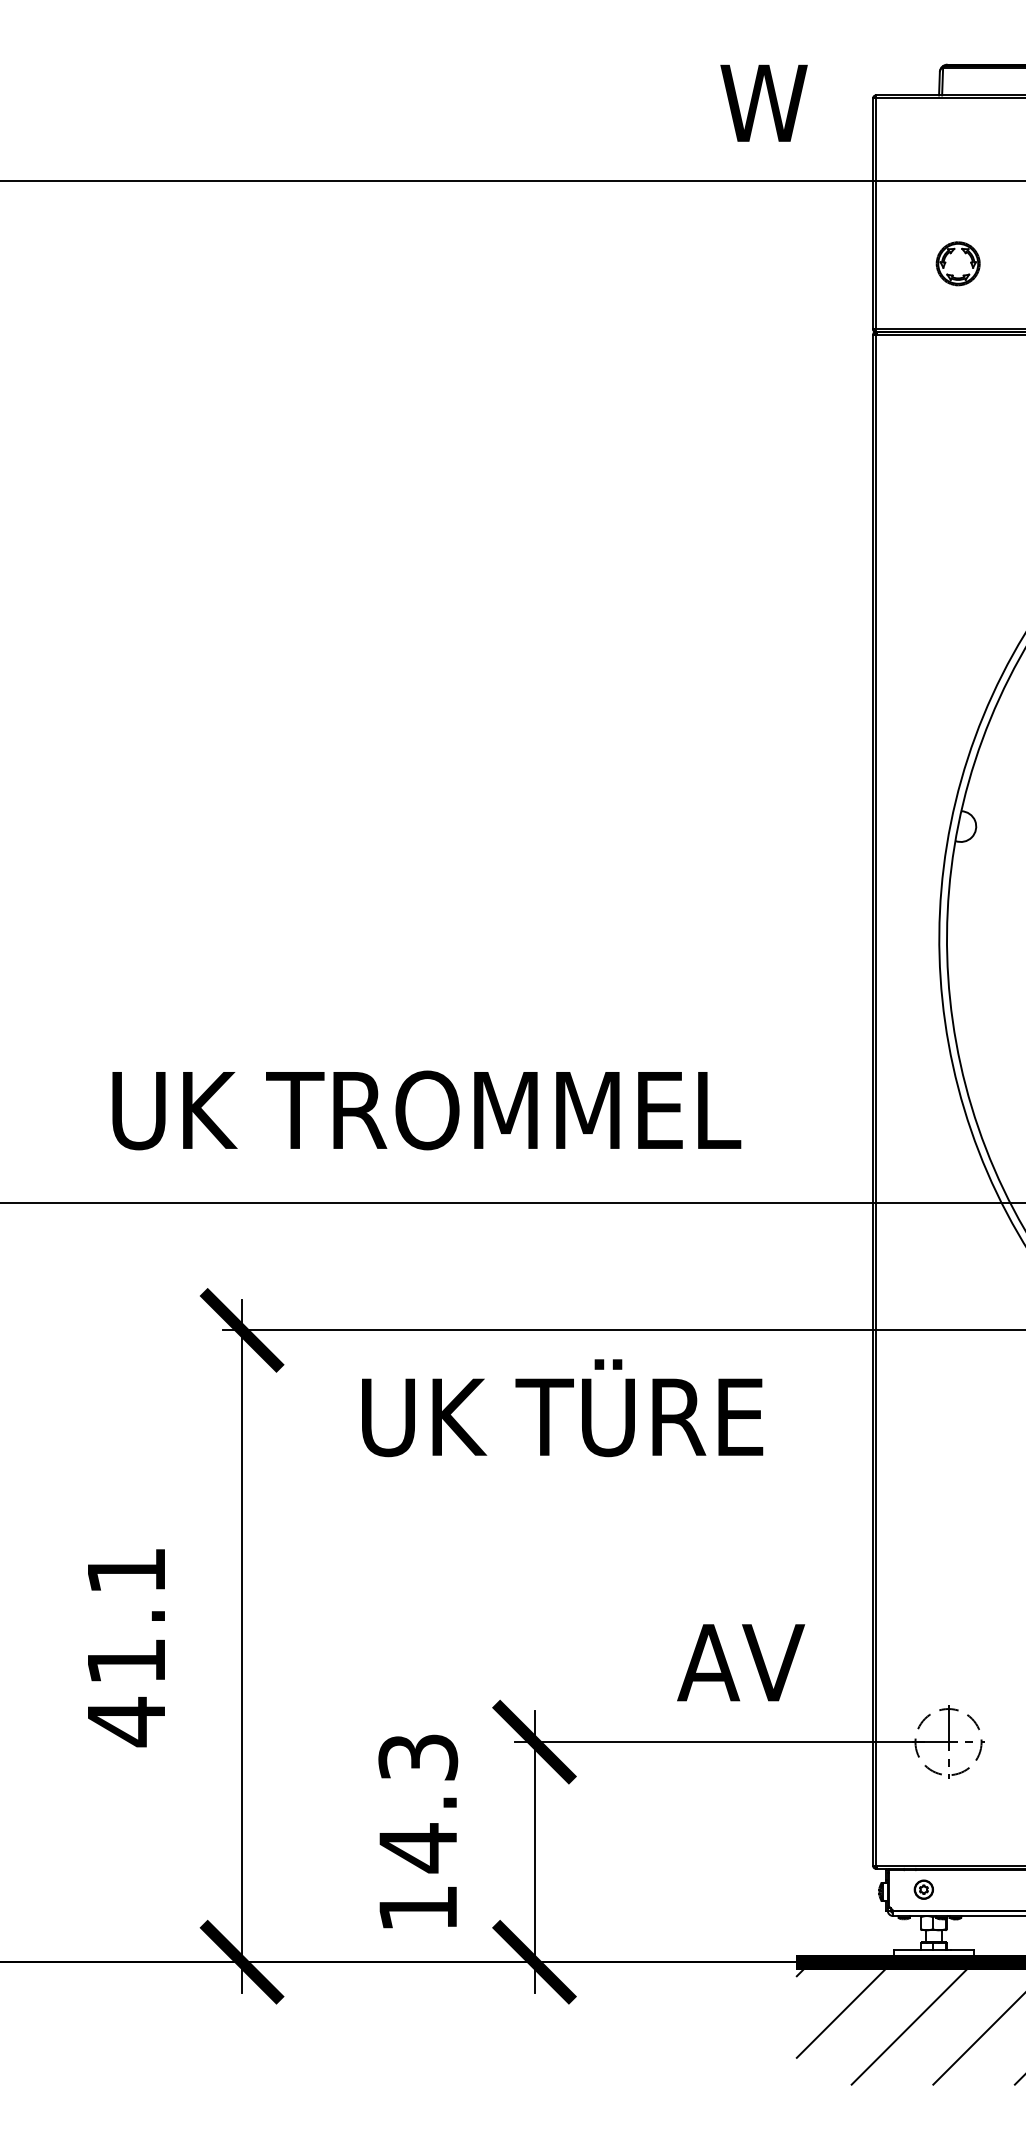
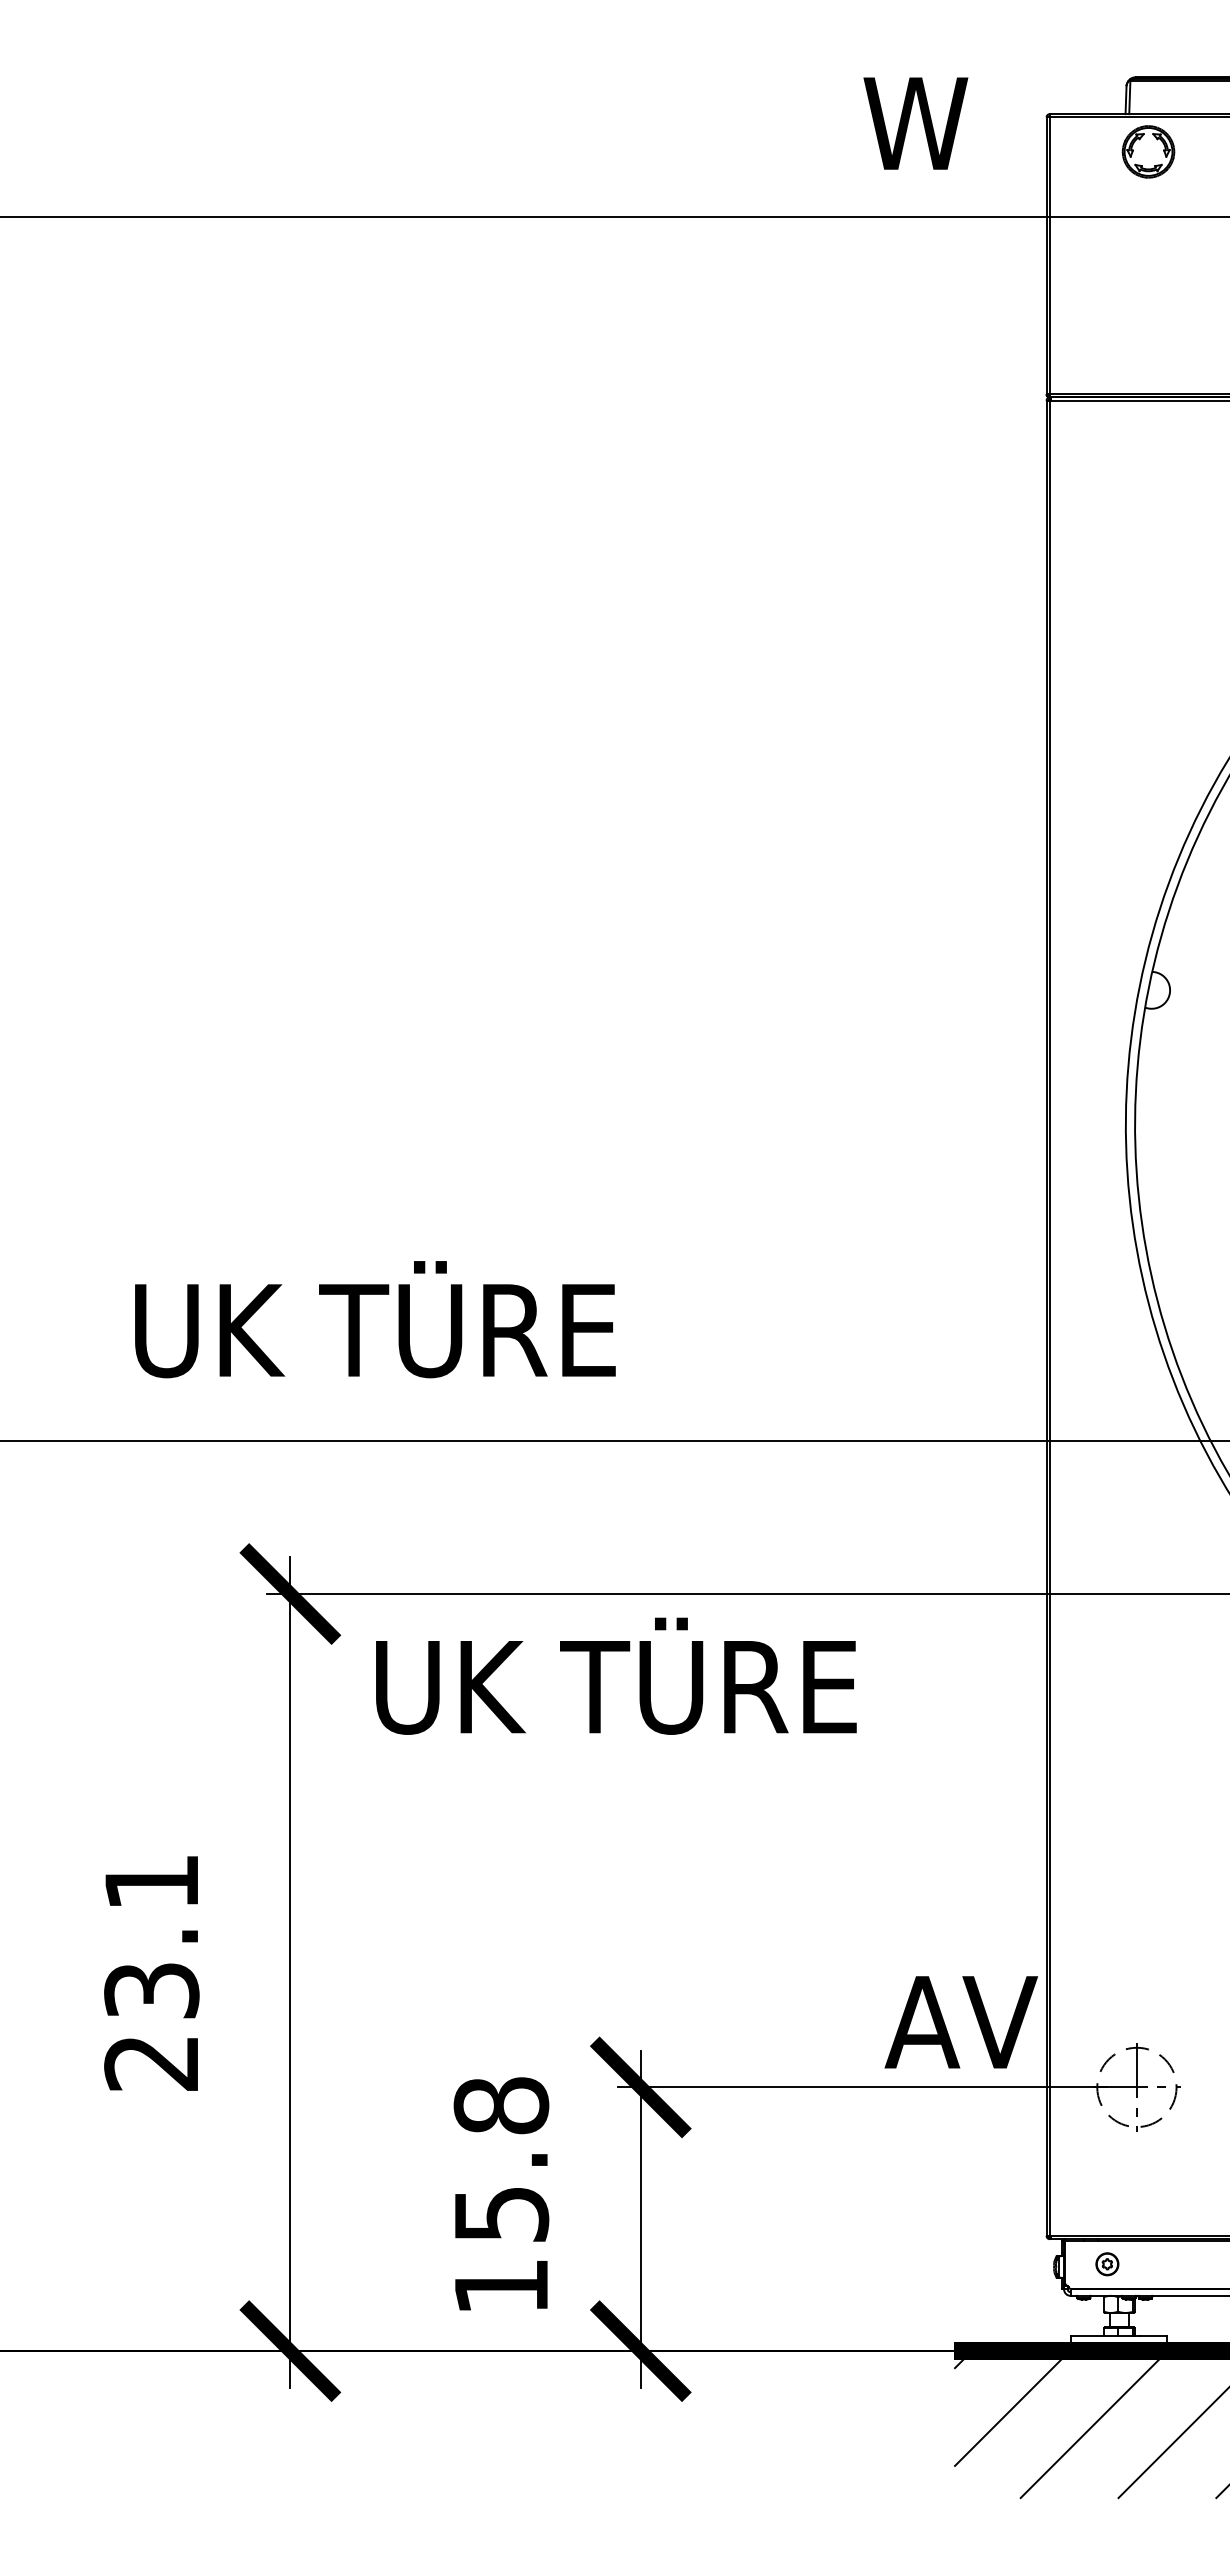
part: (958, 263) -> (1148, 151), moved
text: (536, 1101) -> (643, 1319), UK TROMMEL -> UK TÜRE
text: (562, 1407) -> (616, 1675), moved
text: (741, 1662) -> (961, 2022), moved
text: (126, 1692) -> (151, 2028), 41.1 -> 23.1
text: (418, 1803) -> (501, 2160), 14.3 -> 15.8

